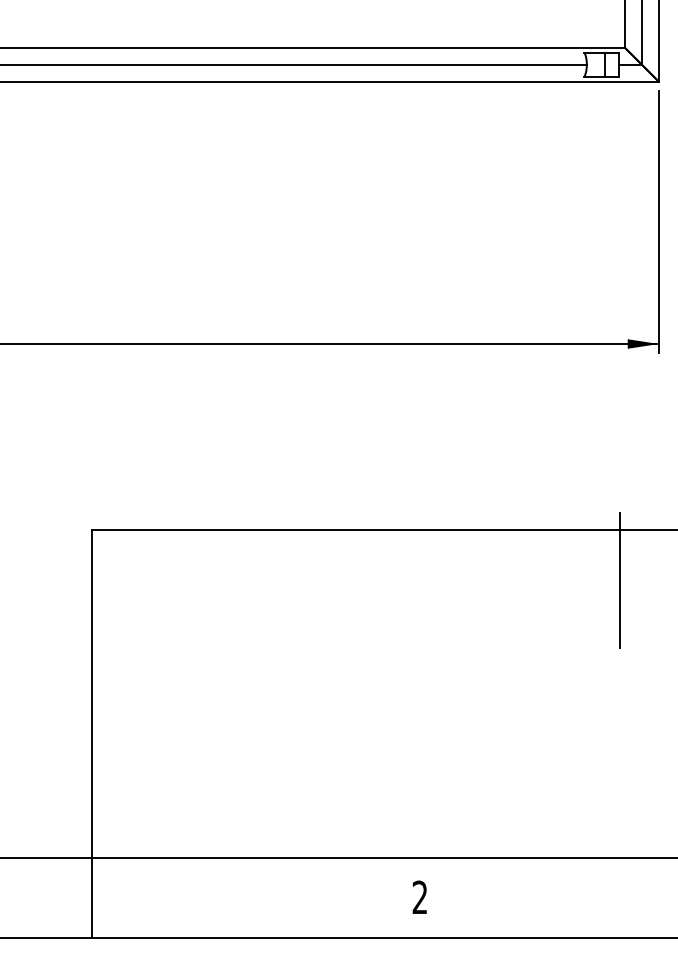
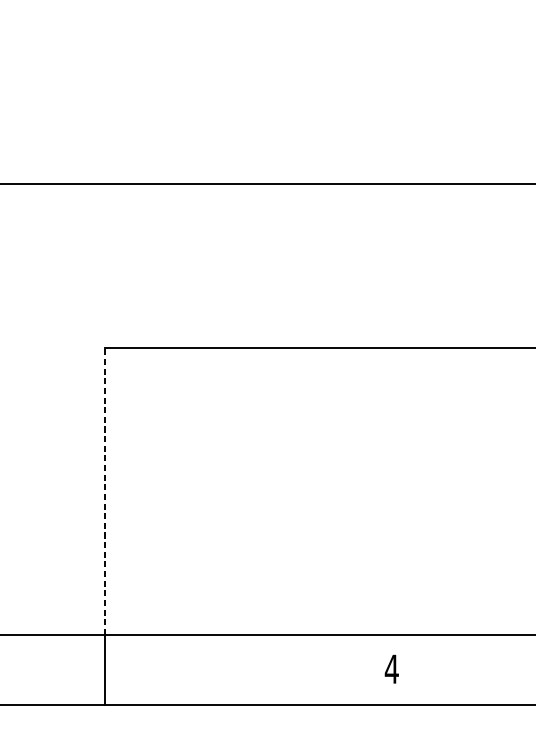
line: (92, 693) -> (104, 490), solid -> dashed
text: (420, 896) -> (392, 668), 2 -> 4

